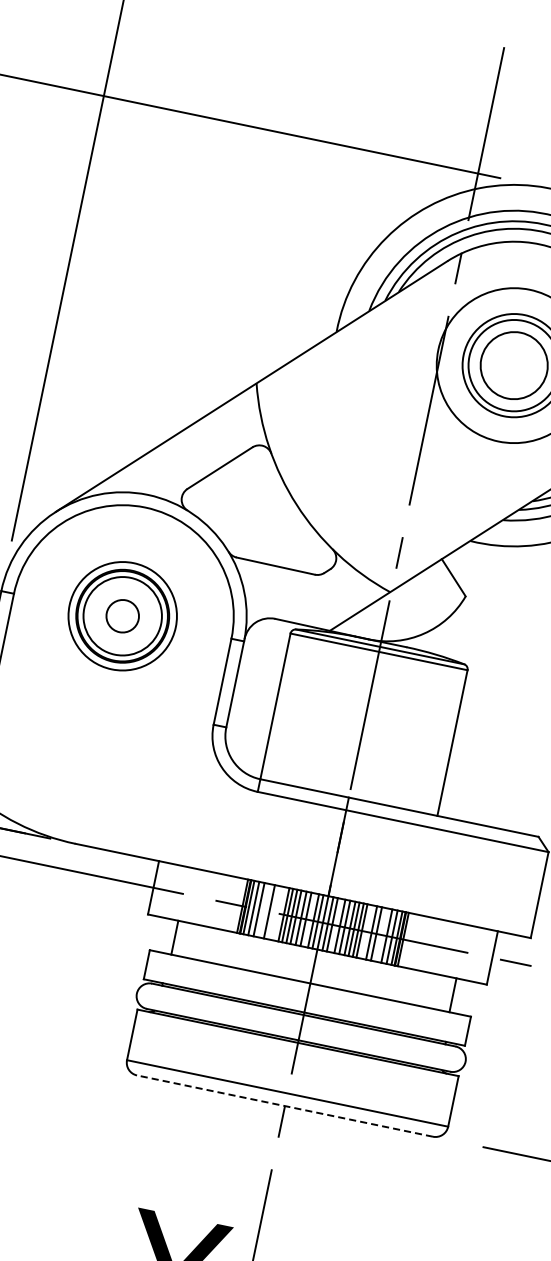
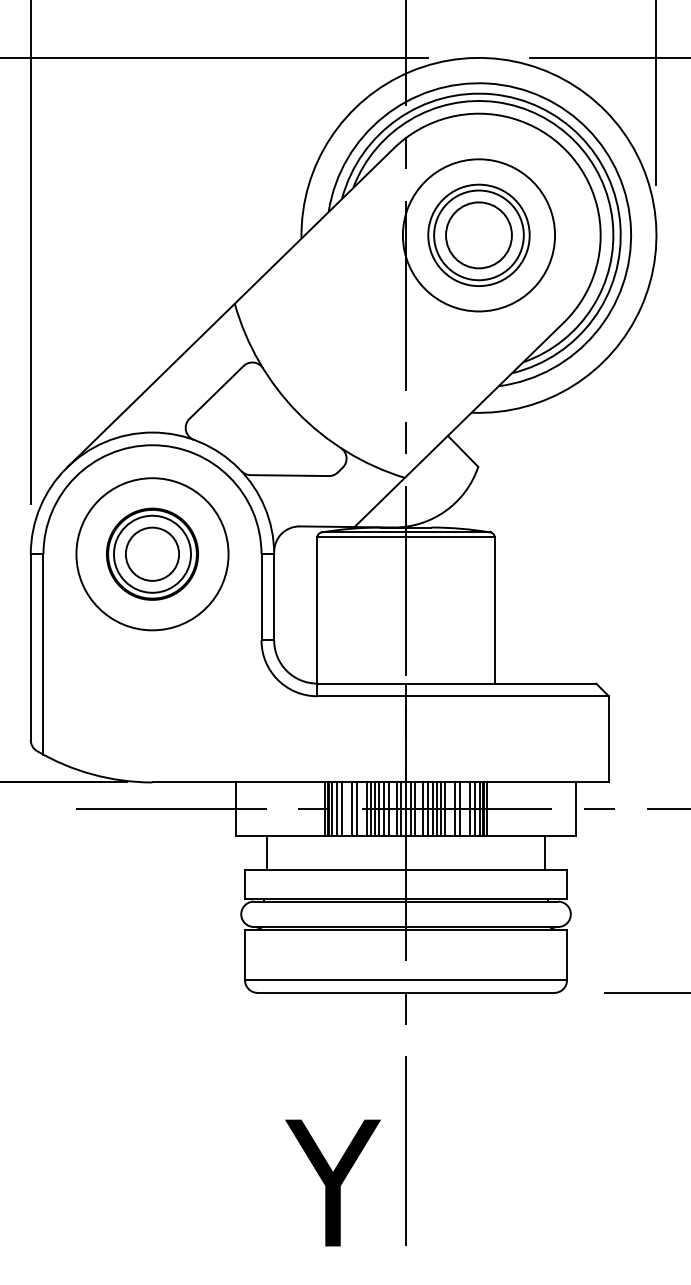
circle: (122, 615) -> (152, 553), size x1.67
circle: (122, 616) -> (152, 554), size x1.43
line: (274, 912) -> (357, 808), added
line: (284, 1105) -> (405, 992), dashed -> solid

